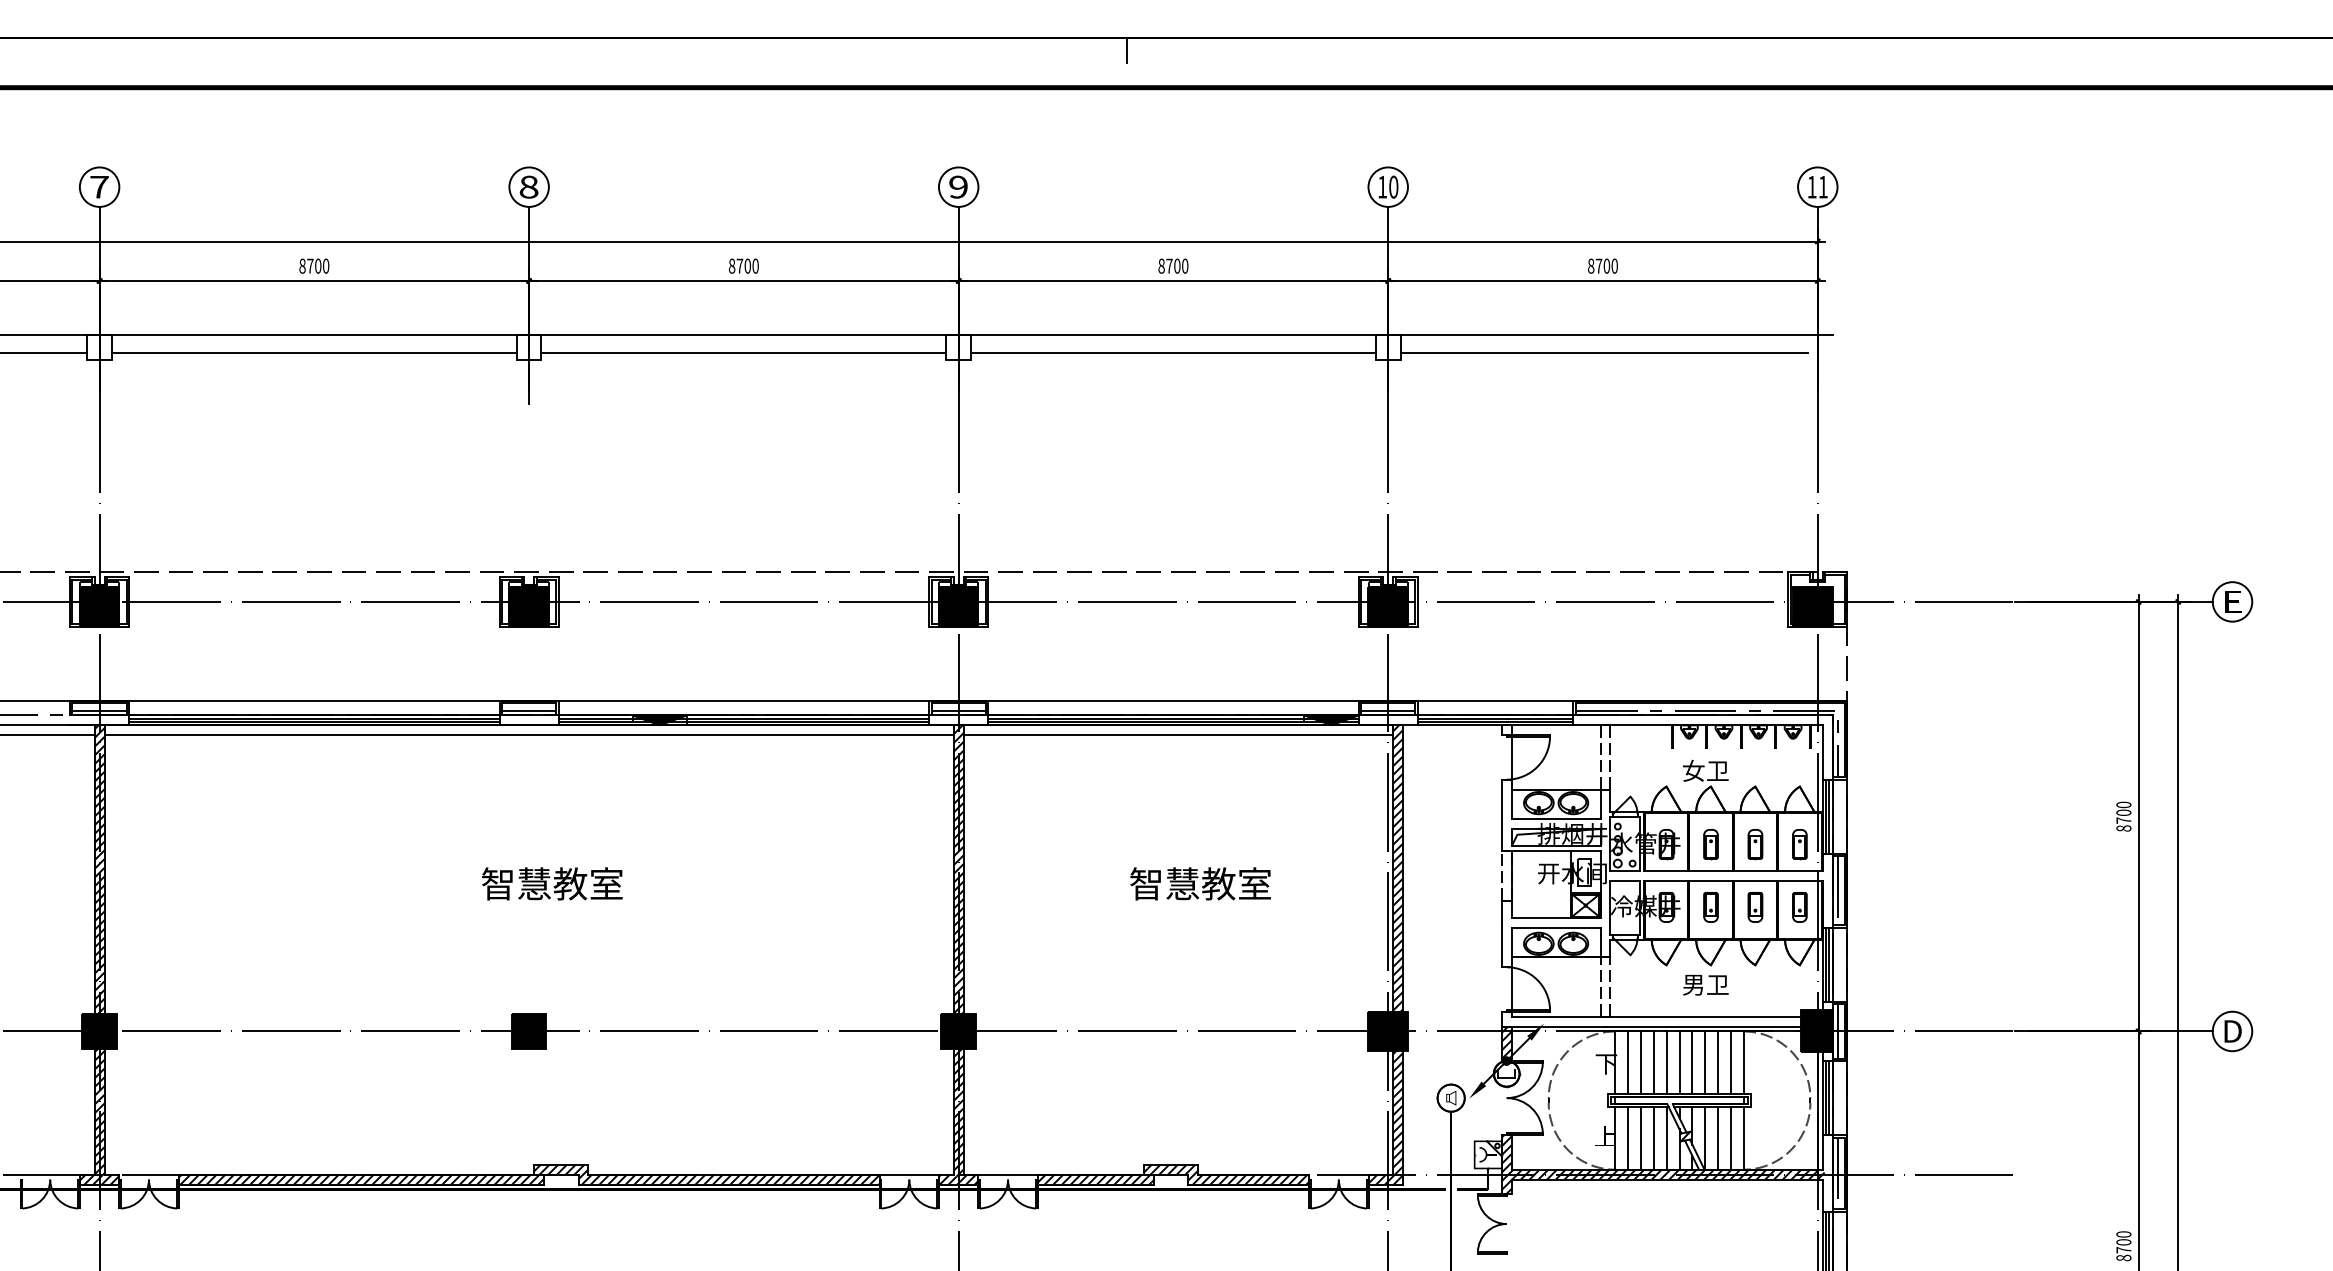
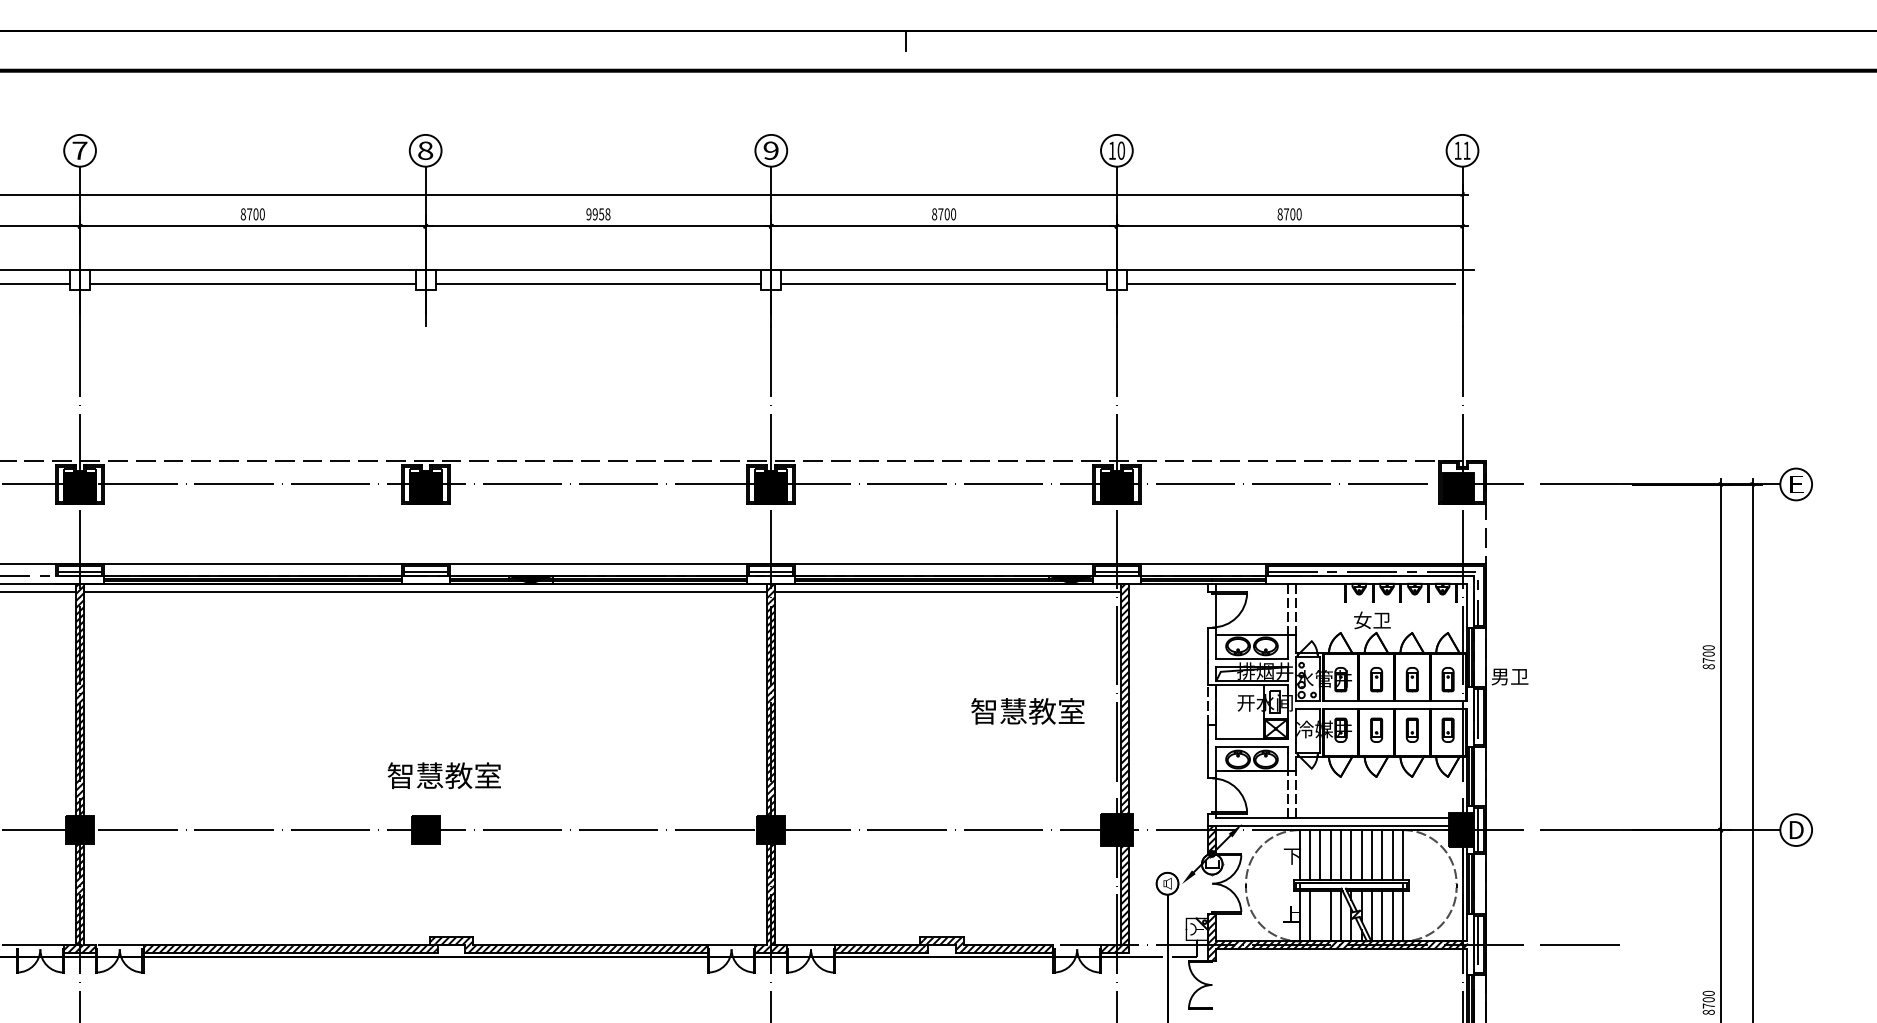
text: (743, 265) -> (598, 213), 8700 -> 9958
text: (552, 883) -> (444, 775), moved
text: (1200, 883) -> (1027, 711), moved
text: (1705, 985) -> (1509, 677), moved
line: (1641, 1138) -> (1320, 916), removed

